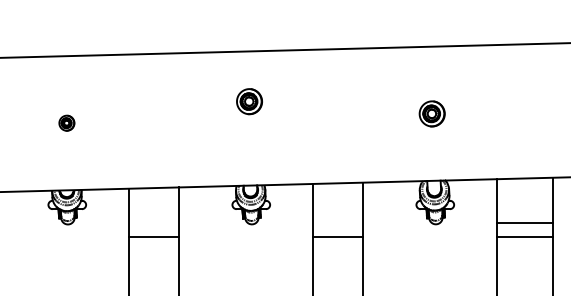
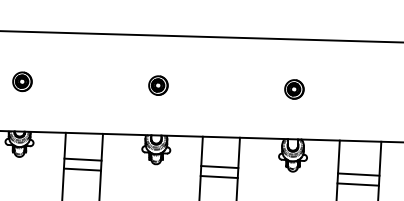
part: (249, 101) -> (158, 85), moved
part: (66, 122) -> (22, 81), size x1.67
line: (153, 223) -> (82, 159), added
line: (337, 223) -> (219, 167), added

